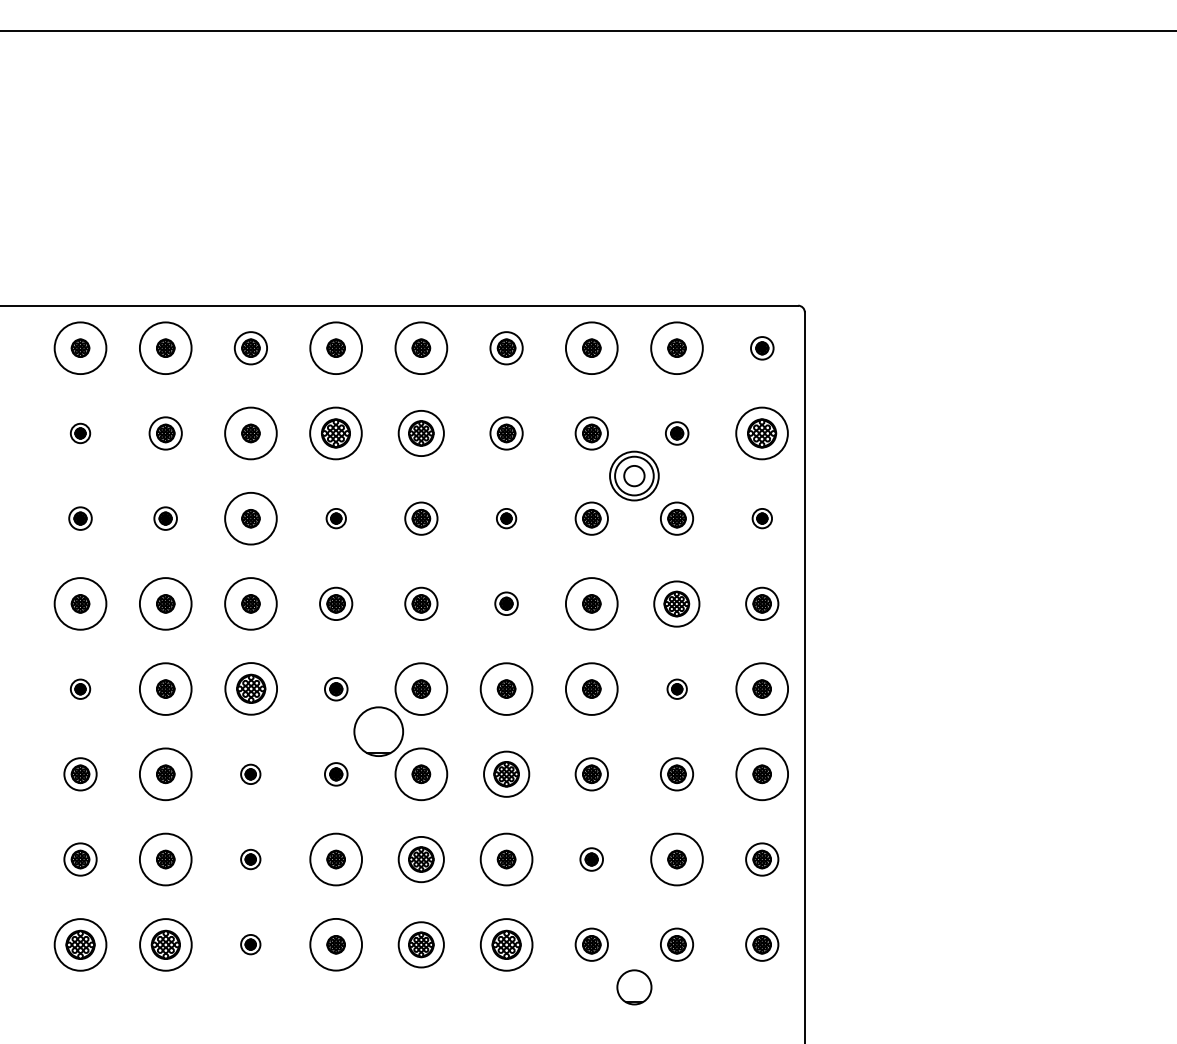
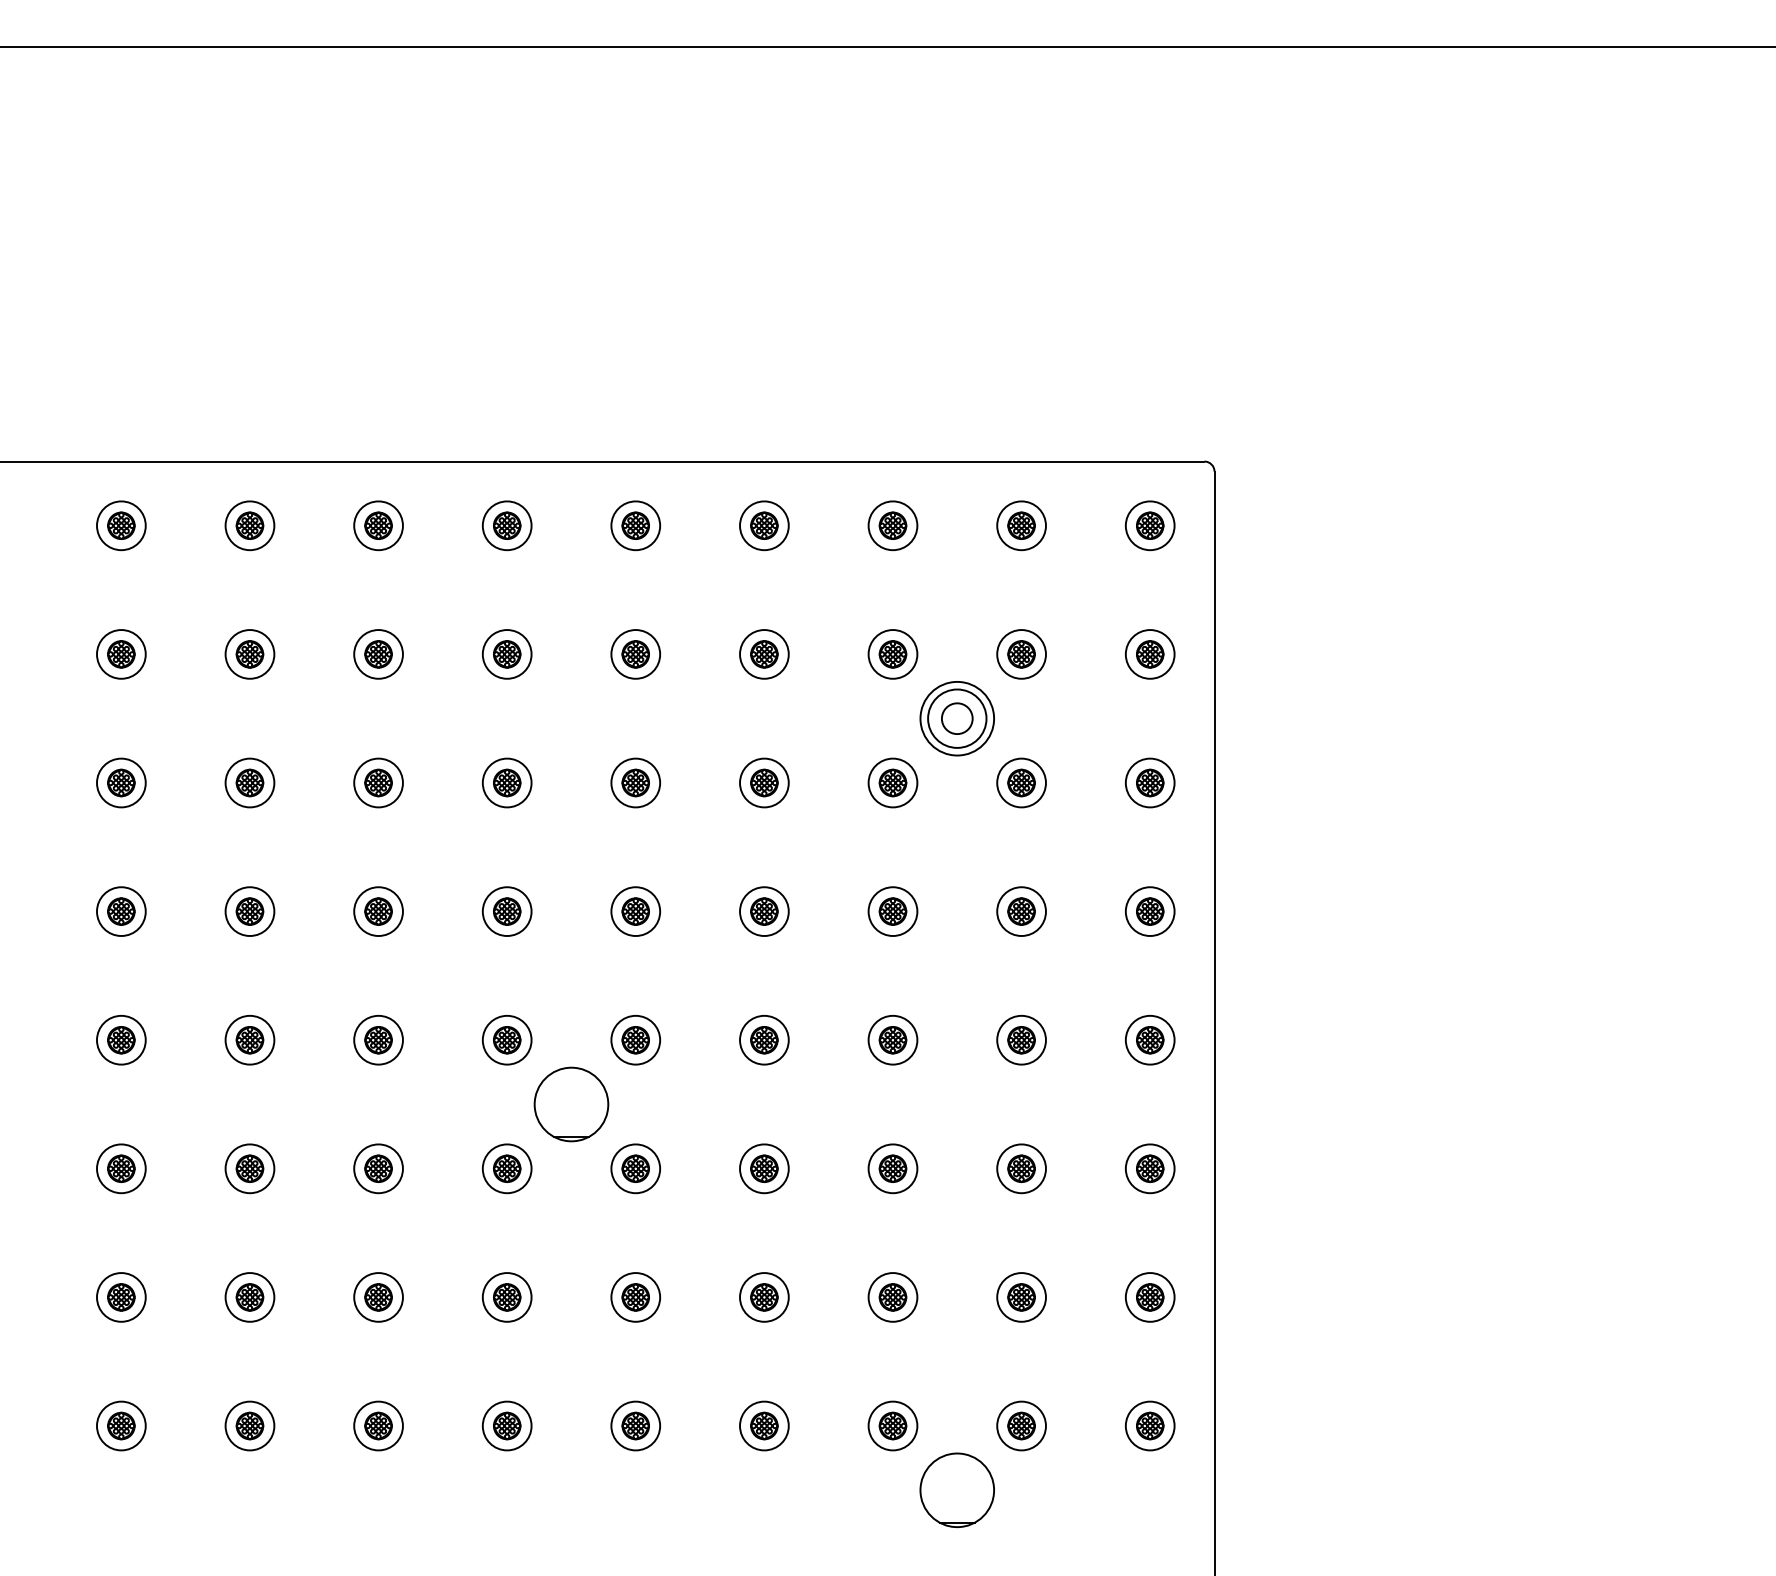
circle: (80, 348) -> (121, 526), size x0.62
circle: (165, 348) -> (249, 526), size x0.62
circle: (336, 348) -> (507, 526), size x0.62
circle: (421, 348) -> (635, 526), size x0.62
circle: (591, 348) -> (892, 526), size x0.62
circle: (676, 348) -> (1020, 526), size x0.62
part: (762, 348) -> (1150, 526), size x1.43
part: (80, 433) -> (121, 654), size x1.67
circle: (250, 433) -> (377, 654), size x0.62
part: (336, 433) -> (507, 654), size x0.62
part: (421, 433) -> (635, 654), size x0.71
part: (677, 433) -> (1022, 654), size x1.43
part: (762, 433) -> (1150, 654), size x0.62
part: (80, 518) -> (121, 782), size x1.43
part: (165, 518) -> (249, 782), size x1.43
circle: (250, 518) -> (377, 782), size x0.62
part: (336, 518) -> (507, 782), size x1.67
part: (506, 518) -> (764, 782), size x1.67
part: (762, 518) -> (1150, 782), size x1.67
circle: (80, 603) -> (121, 910), size x0.62
circle: (165, 603) -> (249, 910), size x0.62
circle: (250, 603) -> (377, 910), size x0.62
part: (506, 603) -> (764, 910), size x1.43
circle: (591, 603) -> (892, 910), size x0.62
part: (677, 603) -> (1022, 910), size x0.71
circle: (165, 688) -> (249, 1039), size x0.62
circle: (421, 688) -> (635, 1039), size x0.62
circle: (506, 688) -> (764, 1039), size x0.62
circle: (591, 688) -> (892, 1039), size x0.62
circle: (762, 688) -> (1150, 1039), size x0.62
part: (80, 689) -> (121, 1040), size x1.67
part: (250, 689) -> (377, 1040), size x0.62
part: (336, 689) -> (507, 1040), size x1.43
part: (677, 689) -> (1022, 1040), size x1.67
circle: (165, 774) -> (249, 1169), size x0.62
part: (250, 774) -> (377, 1169), size x1.67
part: (336, 774) -> (507, 1169), size x1.43
circle: (421, 774) -> (635, 1169), size x0.62
part: (506, 774) -> (764, 1169), size x0.71
circle: (762, 774) -> (1150, 1169), size x0.62
circle: (165, 859) -> (249, 1297), size x0.62
part: (250, 859) -> (377, 1297), size x1.67
circle: (336, 859) -> (507, 1297), size x0.62
part: (421, 859) -> (635, 1297), size x0.71
circle: (506, 859) -> (764, 1297), size x0.62
part: (591, 859) -> (892, 1297), size x1.43
circle: (676, 859) -> (1020, 1297), size x0.62
part: (80, 944) -> (121, 1425), size x0.62
part: (165, 944) -> (249, 1425), size x0.62
part: (250, 944) -> (377, 1425), size x1.67
circle: (336, 944) -> (507, 1425), size x0.62
part: (421, 944) -> (635, 1425), size x0.71
part: (506, 944) -> (764, 1425), size x0.62
part: (634, 987) -> (957, 1490), size x1.43

